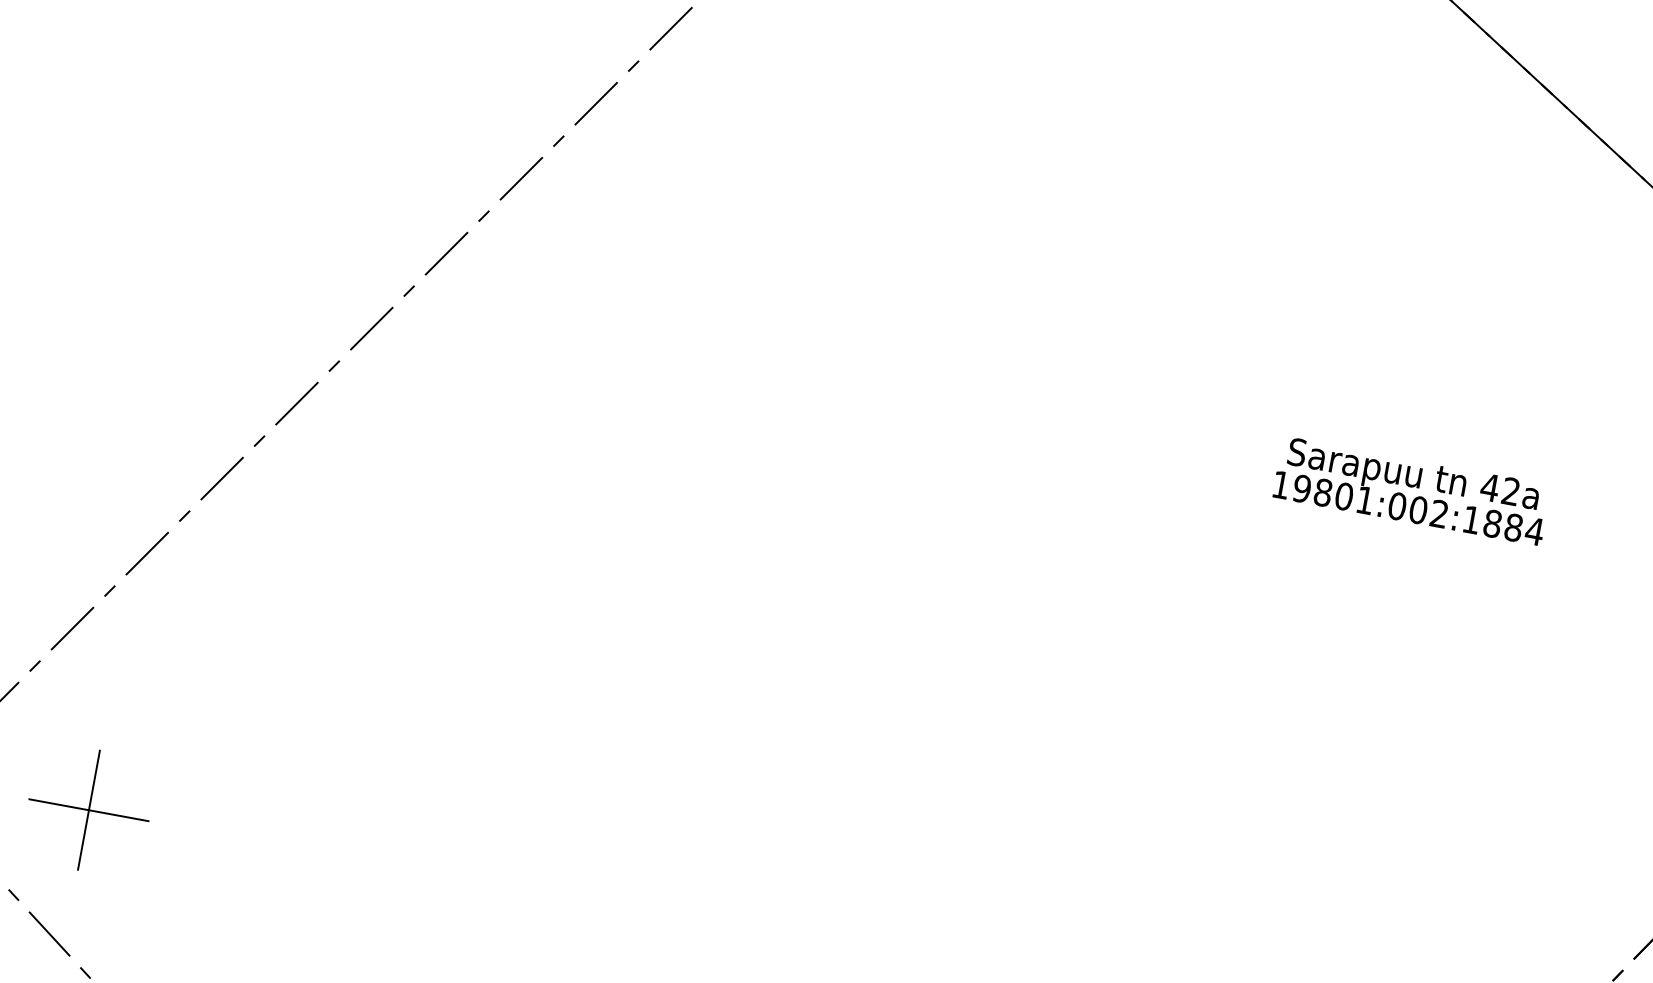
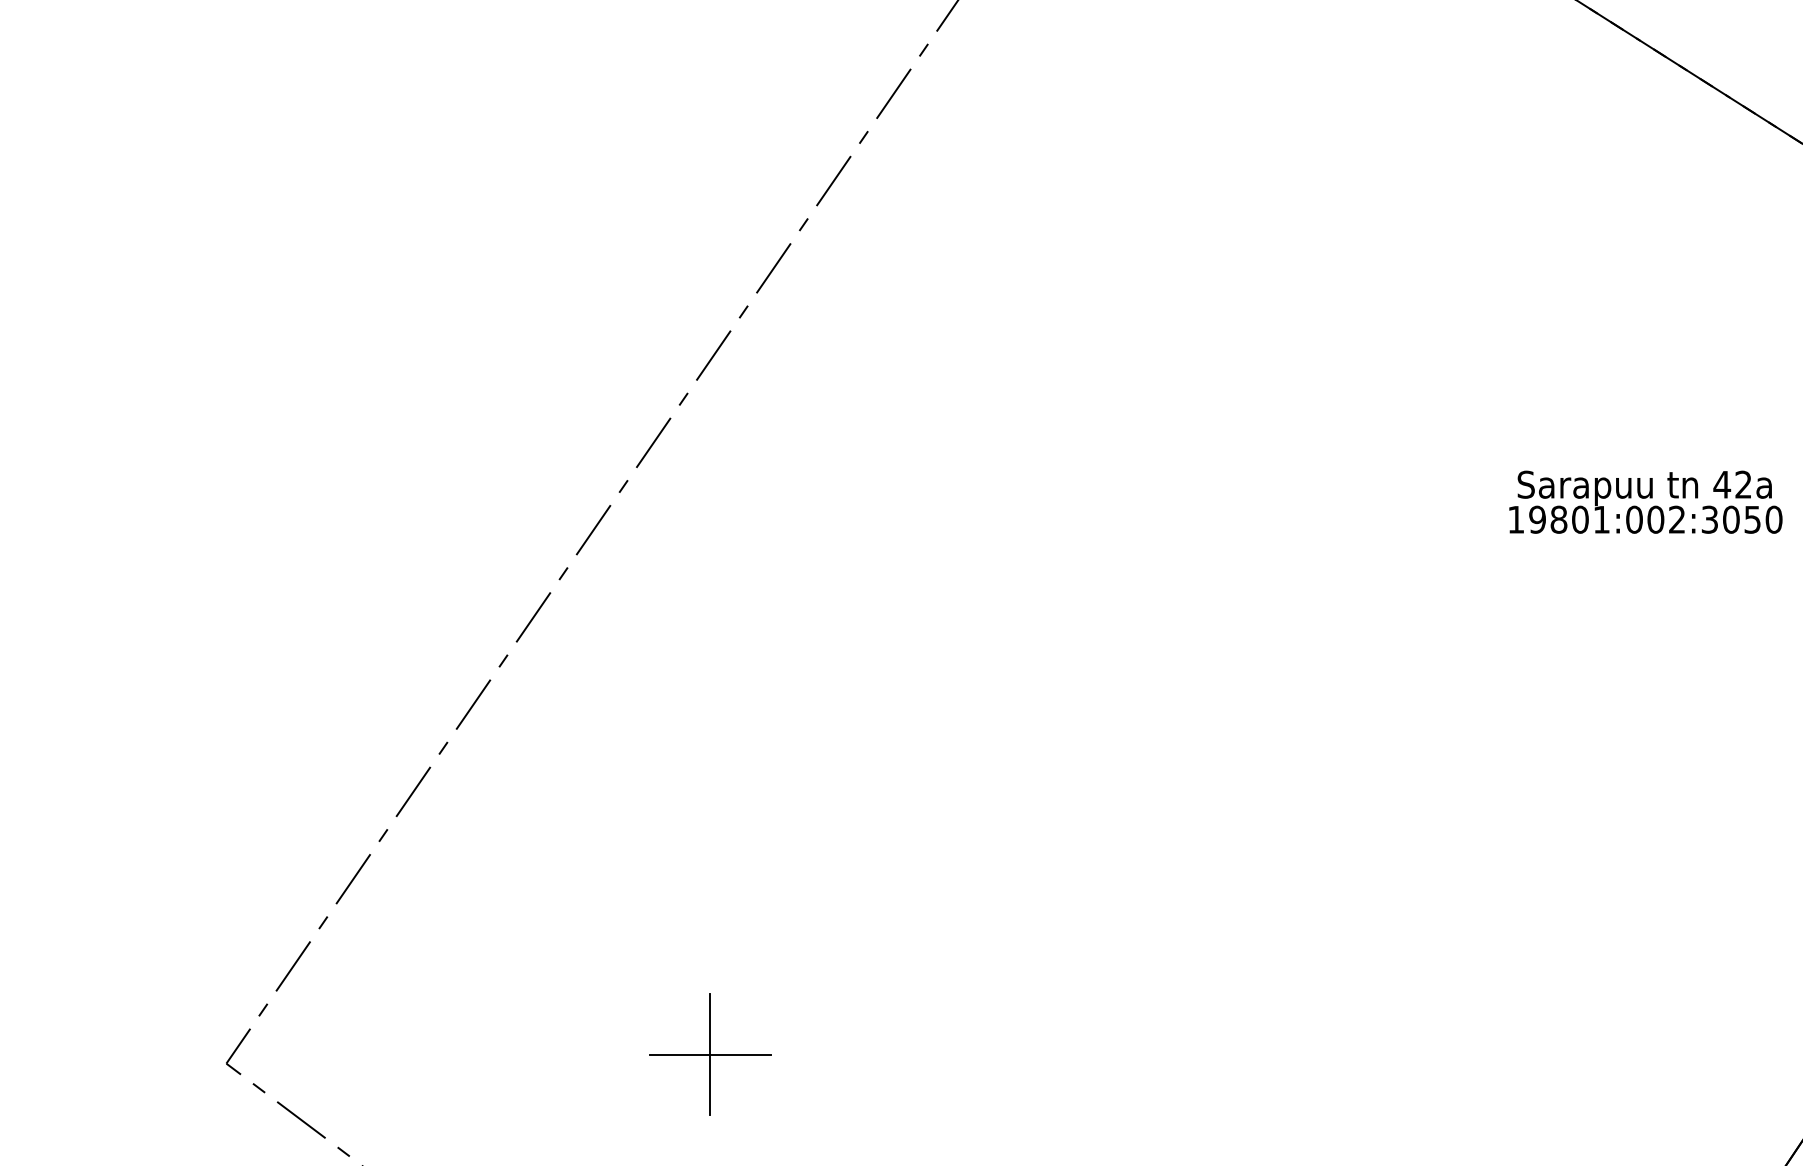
text: (1502, 525) -> (1741, 519), 19801:002:1884 -> 19801:002:3050
part: (89, 809) -> (710, 1054), moved

